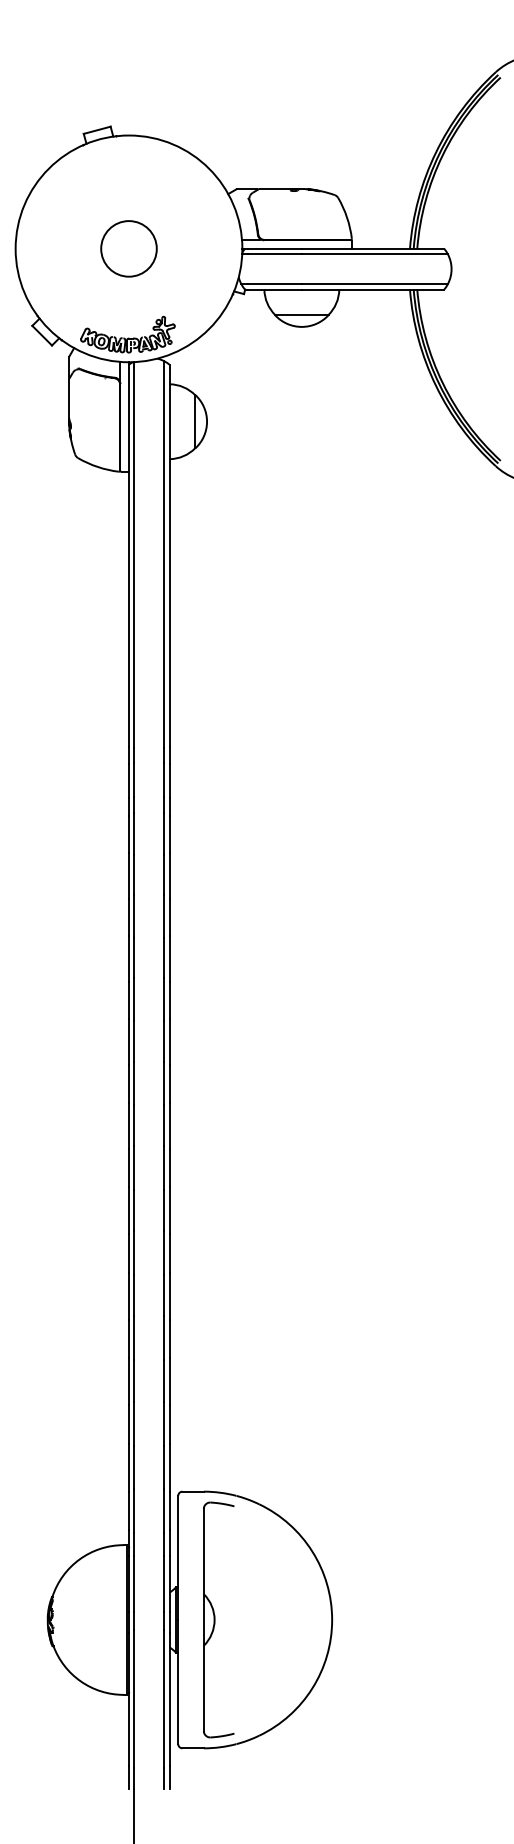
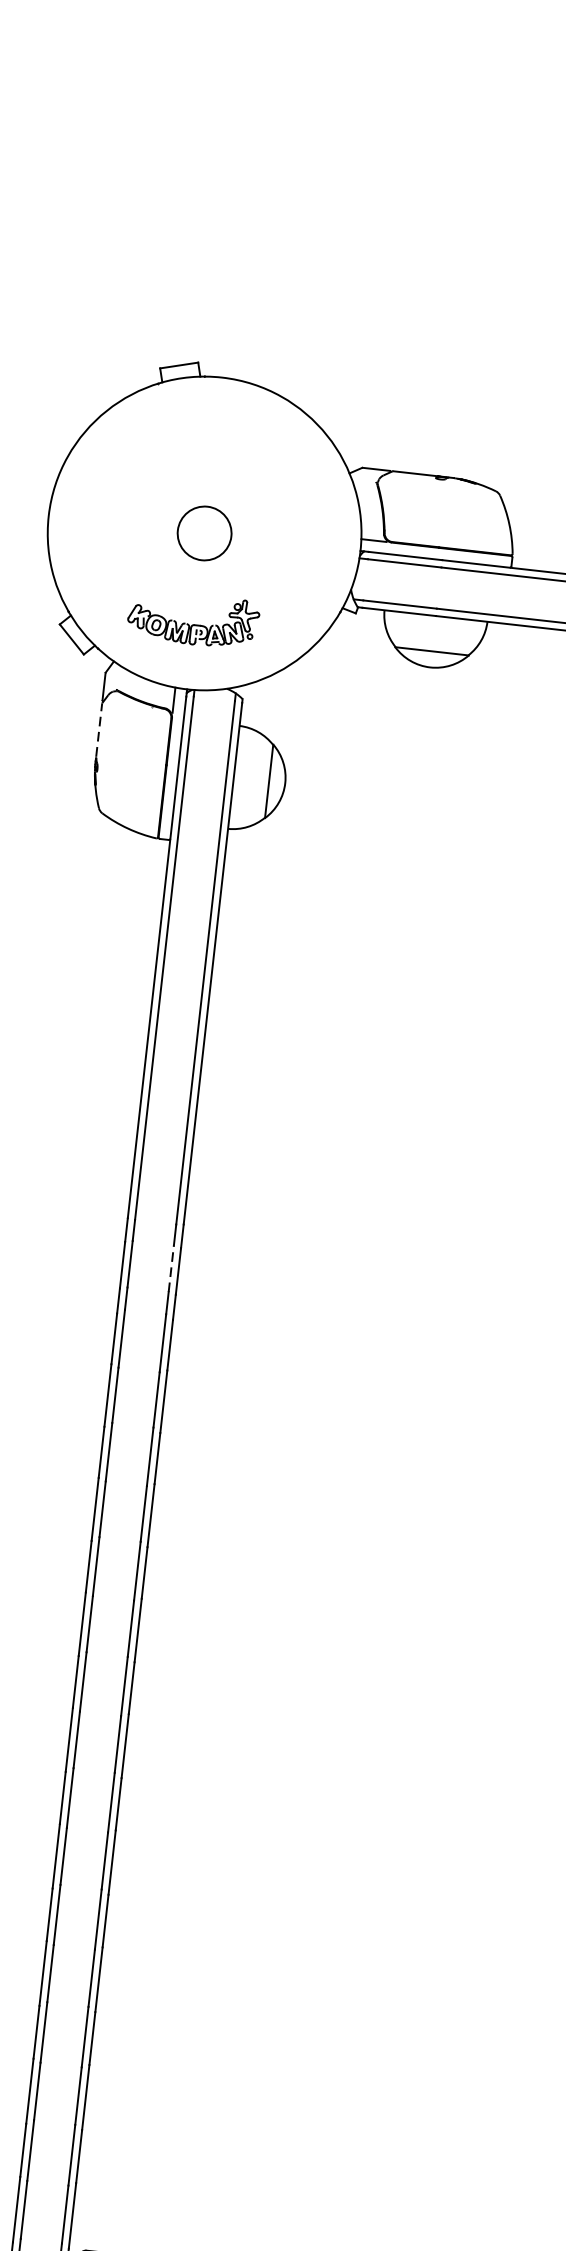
circle: (128, 248) -> (203, 532), size x0.7
part: (127, 334) -> (192, 619), moved
line: (69, 398) -> (99, 730), solid -> dashed
line: (164, 779) -> (171, 1268), solid -> dashed

